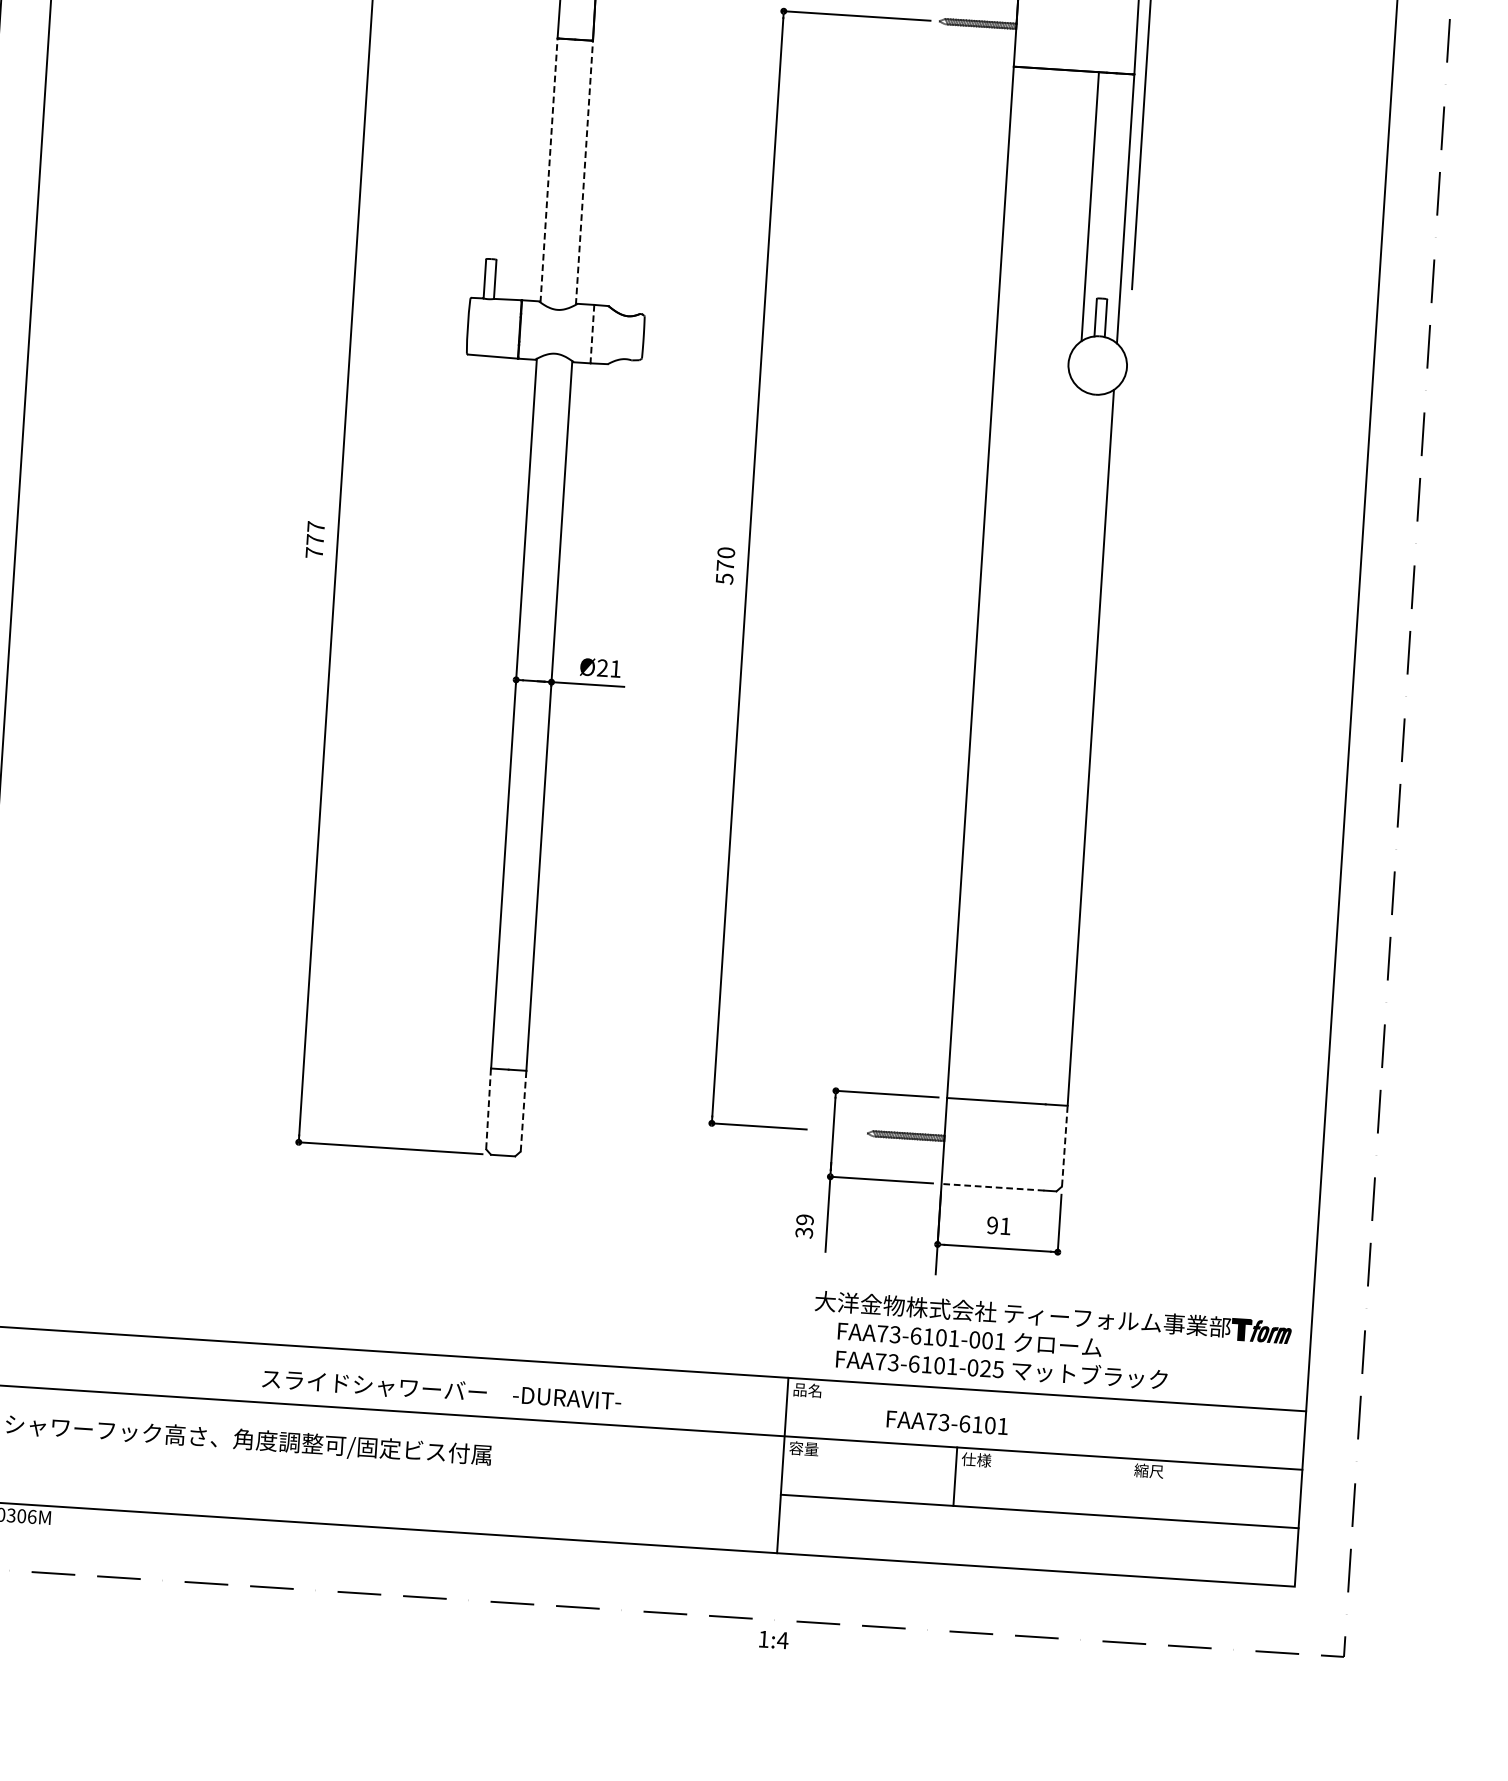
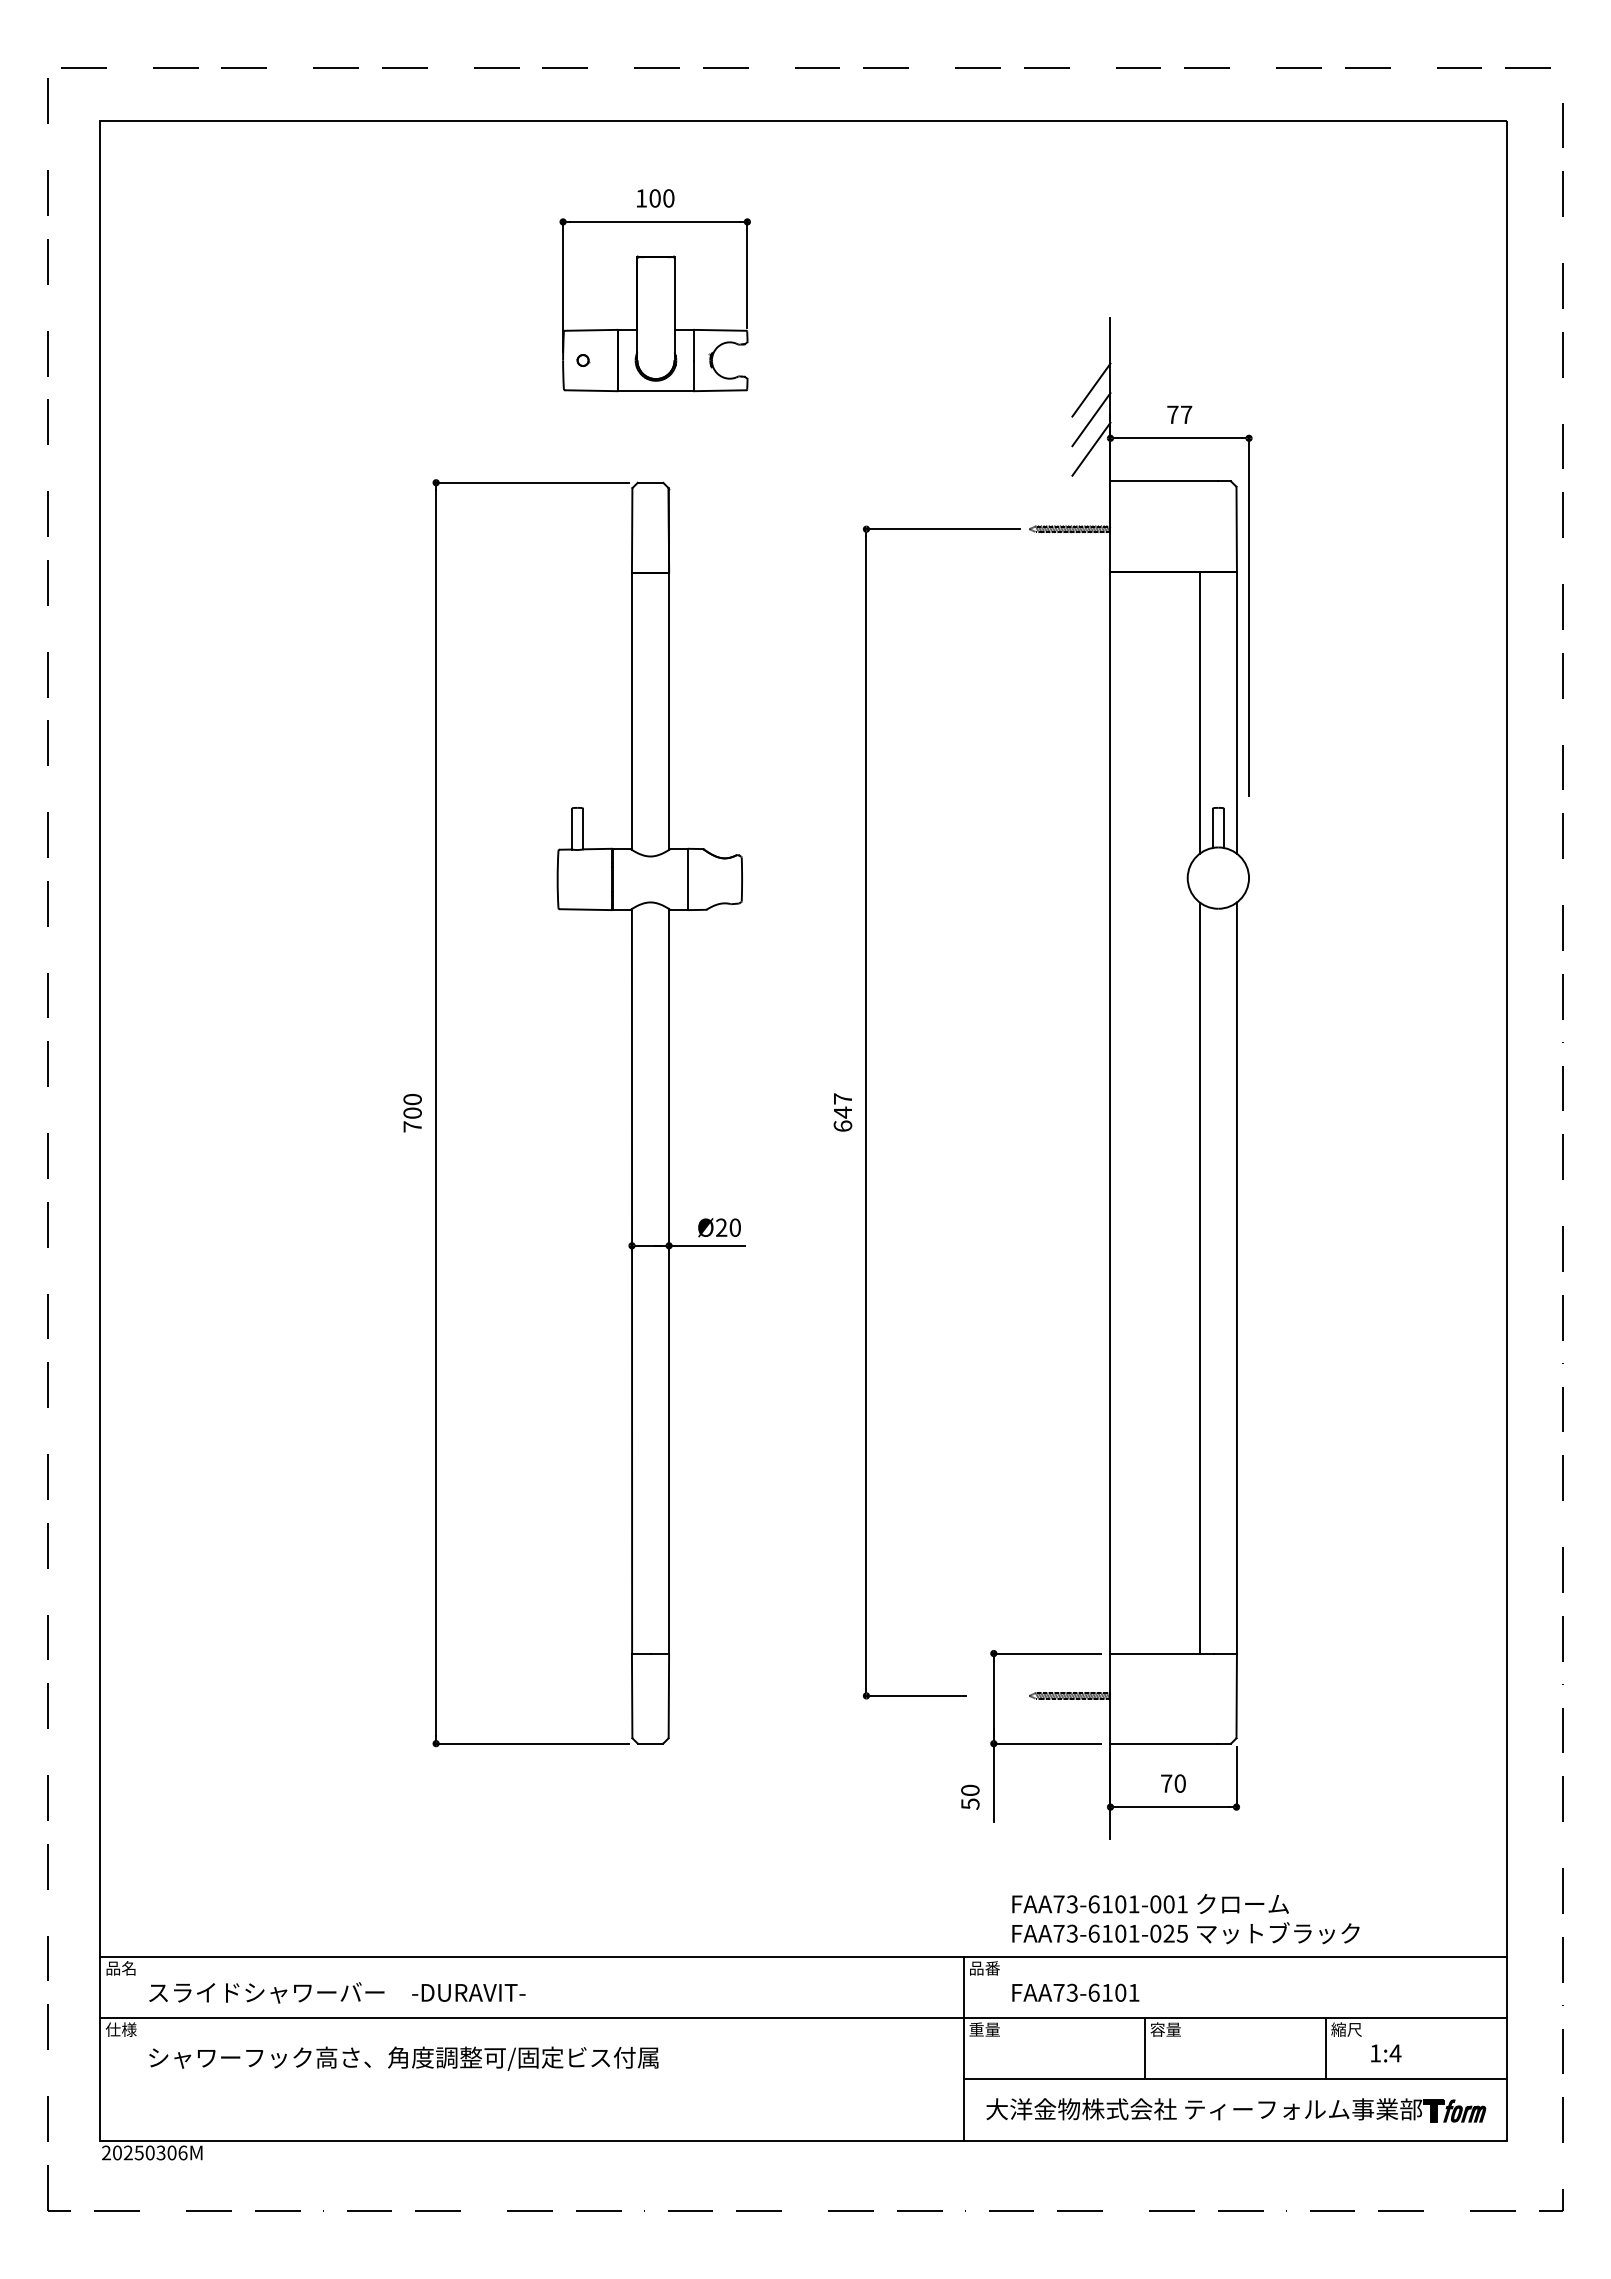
line: (548, 169) -> (631, 710), dashed -> solid
line: (584, 171) -> (669, 710), dashed -> solid
line: (592, 334) -> (688, 879), dashed -> solid
text: (315, 532) -> (412, 1105), 777 -> 700
text: (725, 565) -> (842, 1112), 570 -> 647
text: (614, 668) -> (734, 1227), Ø21 -> Ø20
line: (1055, 745) -> (1199, 1277), added
line: (488, 1109) -> (632, 1696), dashed -> solid
line: (523, 1111) -> (668, 1696), dashed -> solid
line: (1064, 1146) -> (1236, 1696), dashed -> solid
line: (993, 1187) -> (1164, 1743), dashed -> solid
text: (804, 1225) -> (970, 1796), 39 -> 50
text: (999, 1225) -> (1173, 1783), 91 -> 70
part: (1053, 1317) -> (1236, 2110), moved
text: (442, 1389) -> (337, 1992), moved
text: (815, 1390) -> (992, 1968), 品名 -> 品番
text: (947, 1422) -> (1075, 1992), moved
text: (796, 1448) -> (976, 2029), 容量 -> 重量
text: (976, 1459) -> (1165, 2029), 仕様 -> 容量
line: (1127, 1487) -> (1325, 2048), added
text: (774, 1640) -> (1386, 2053), moved

